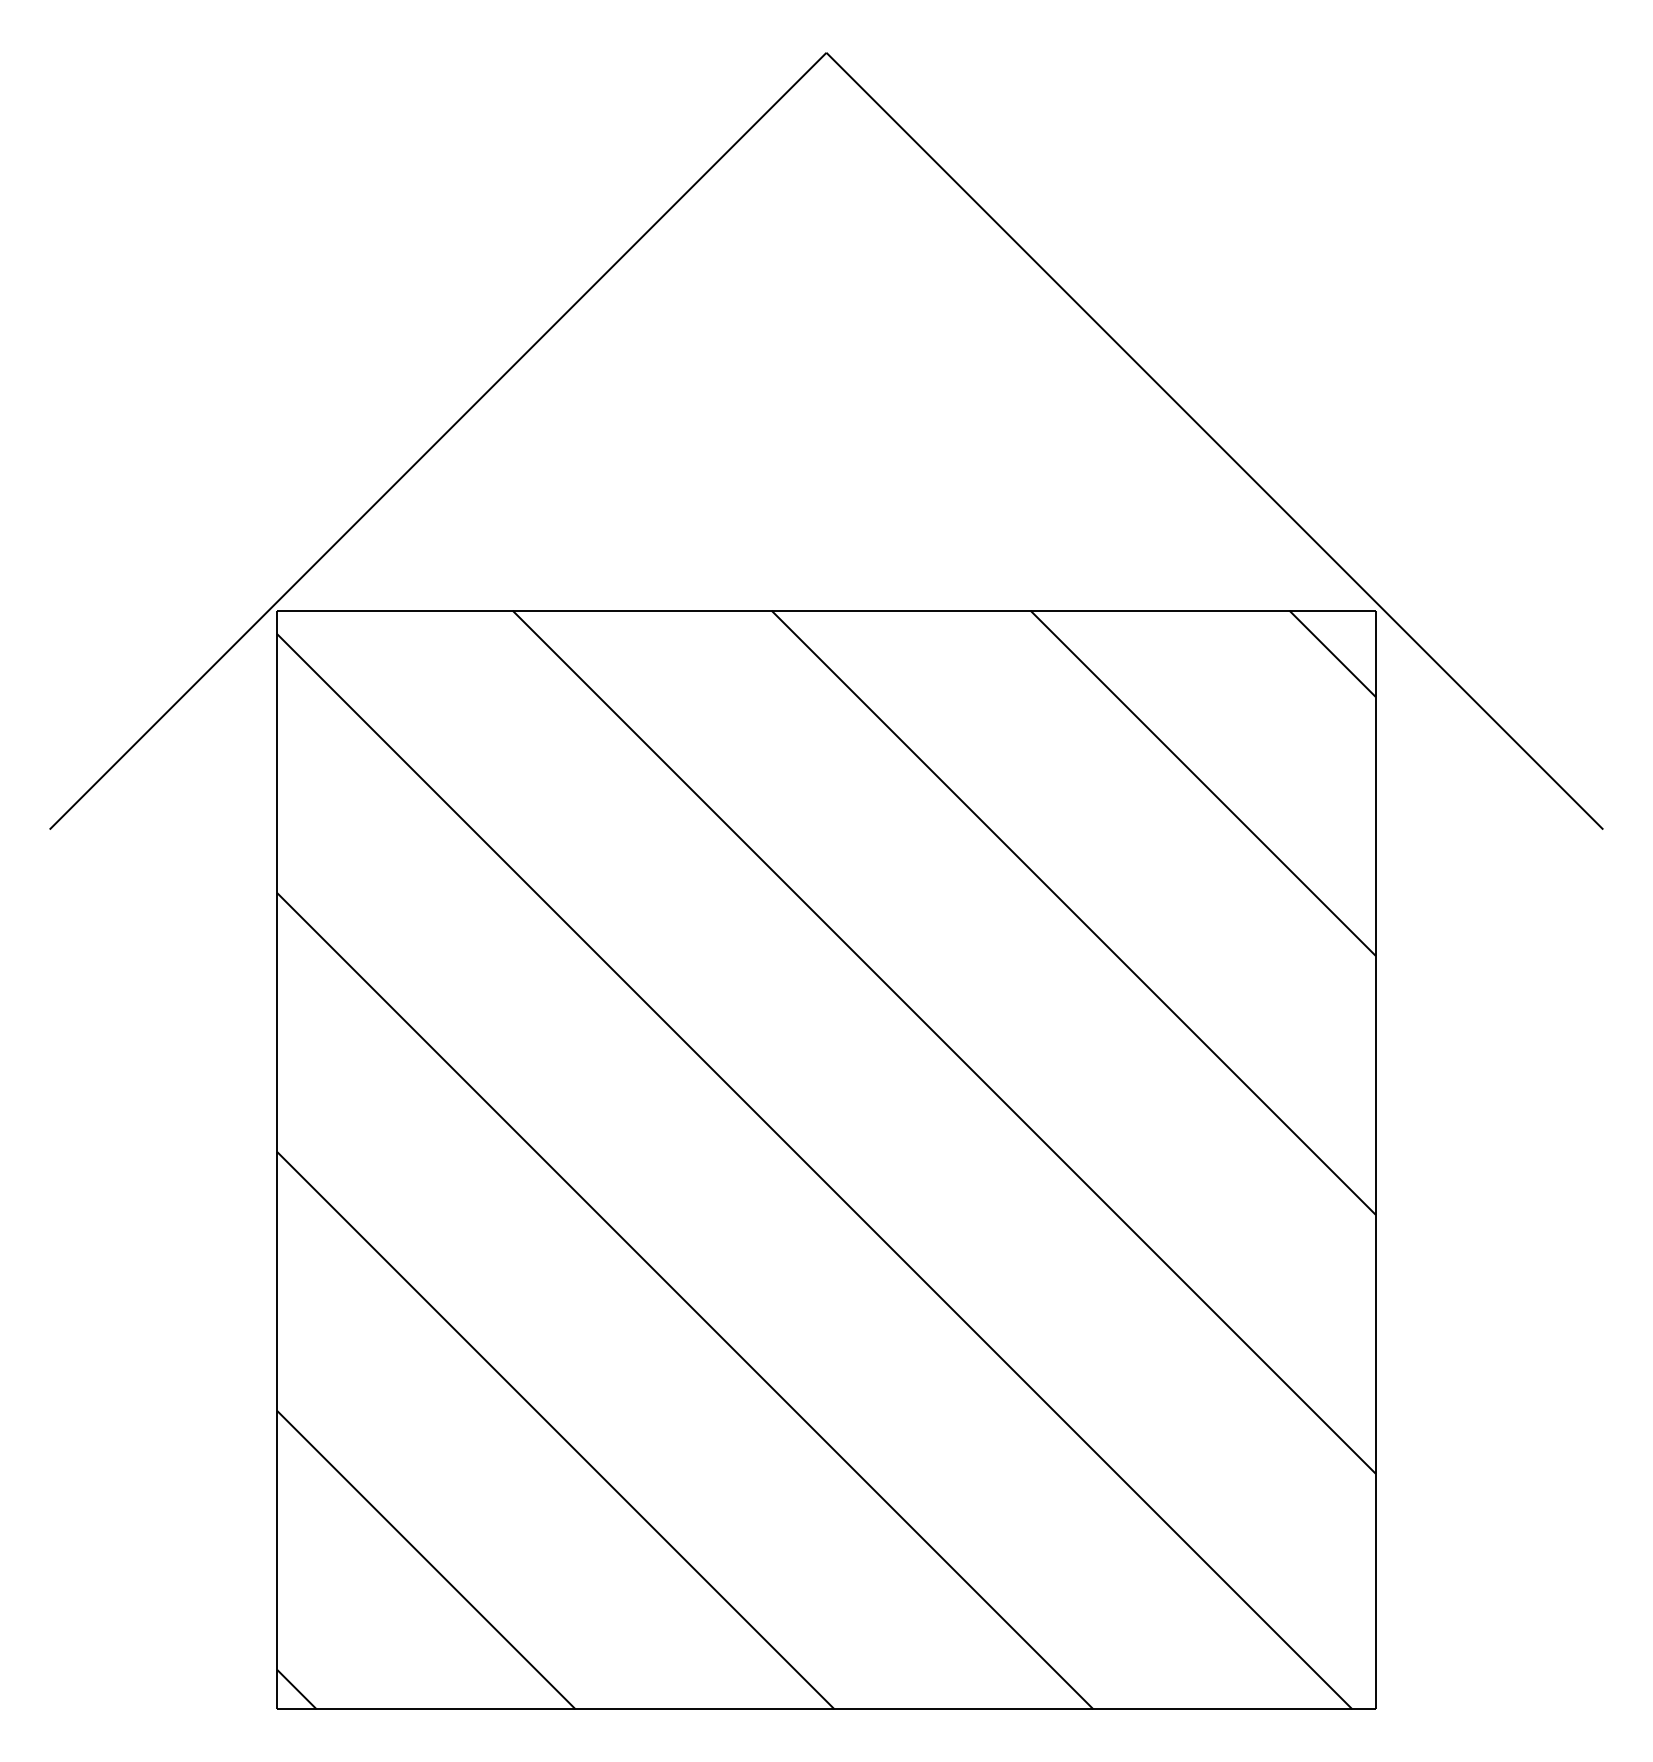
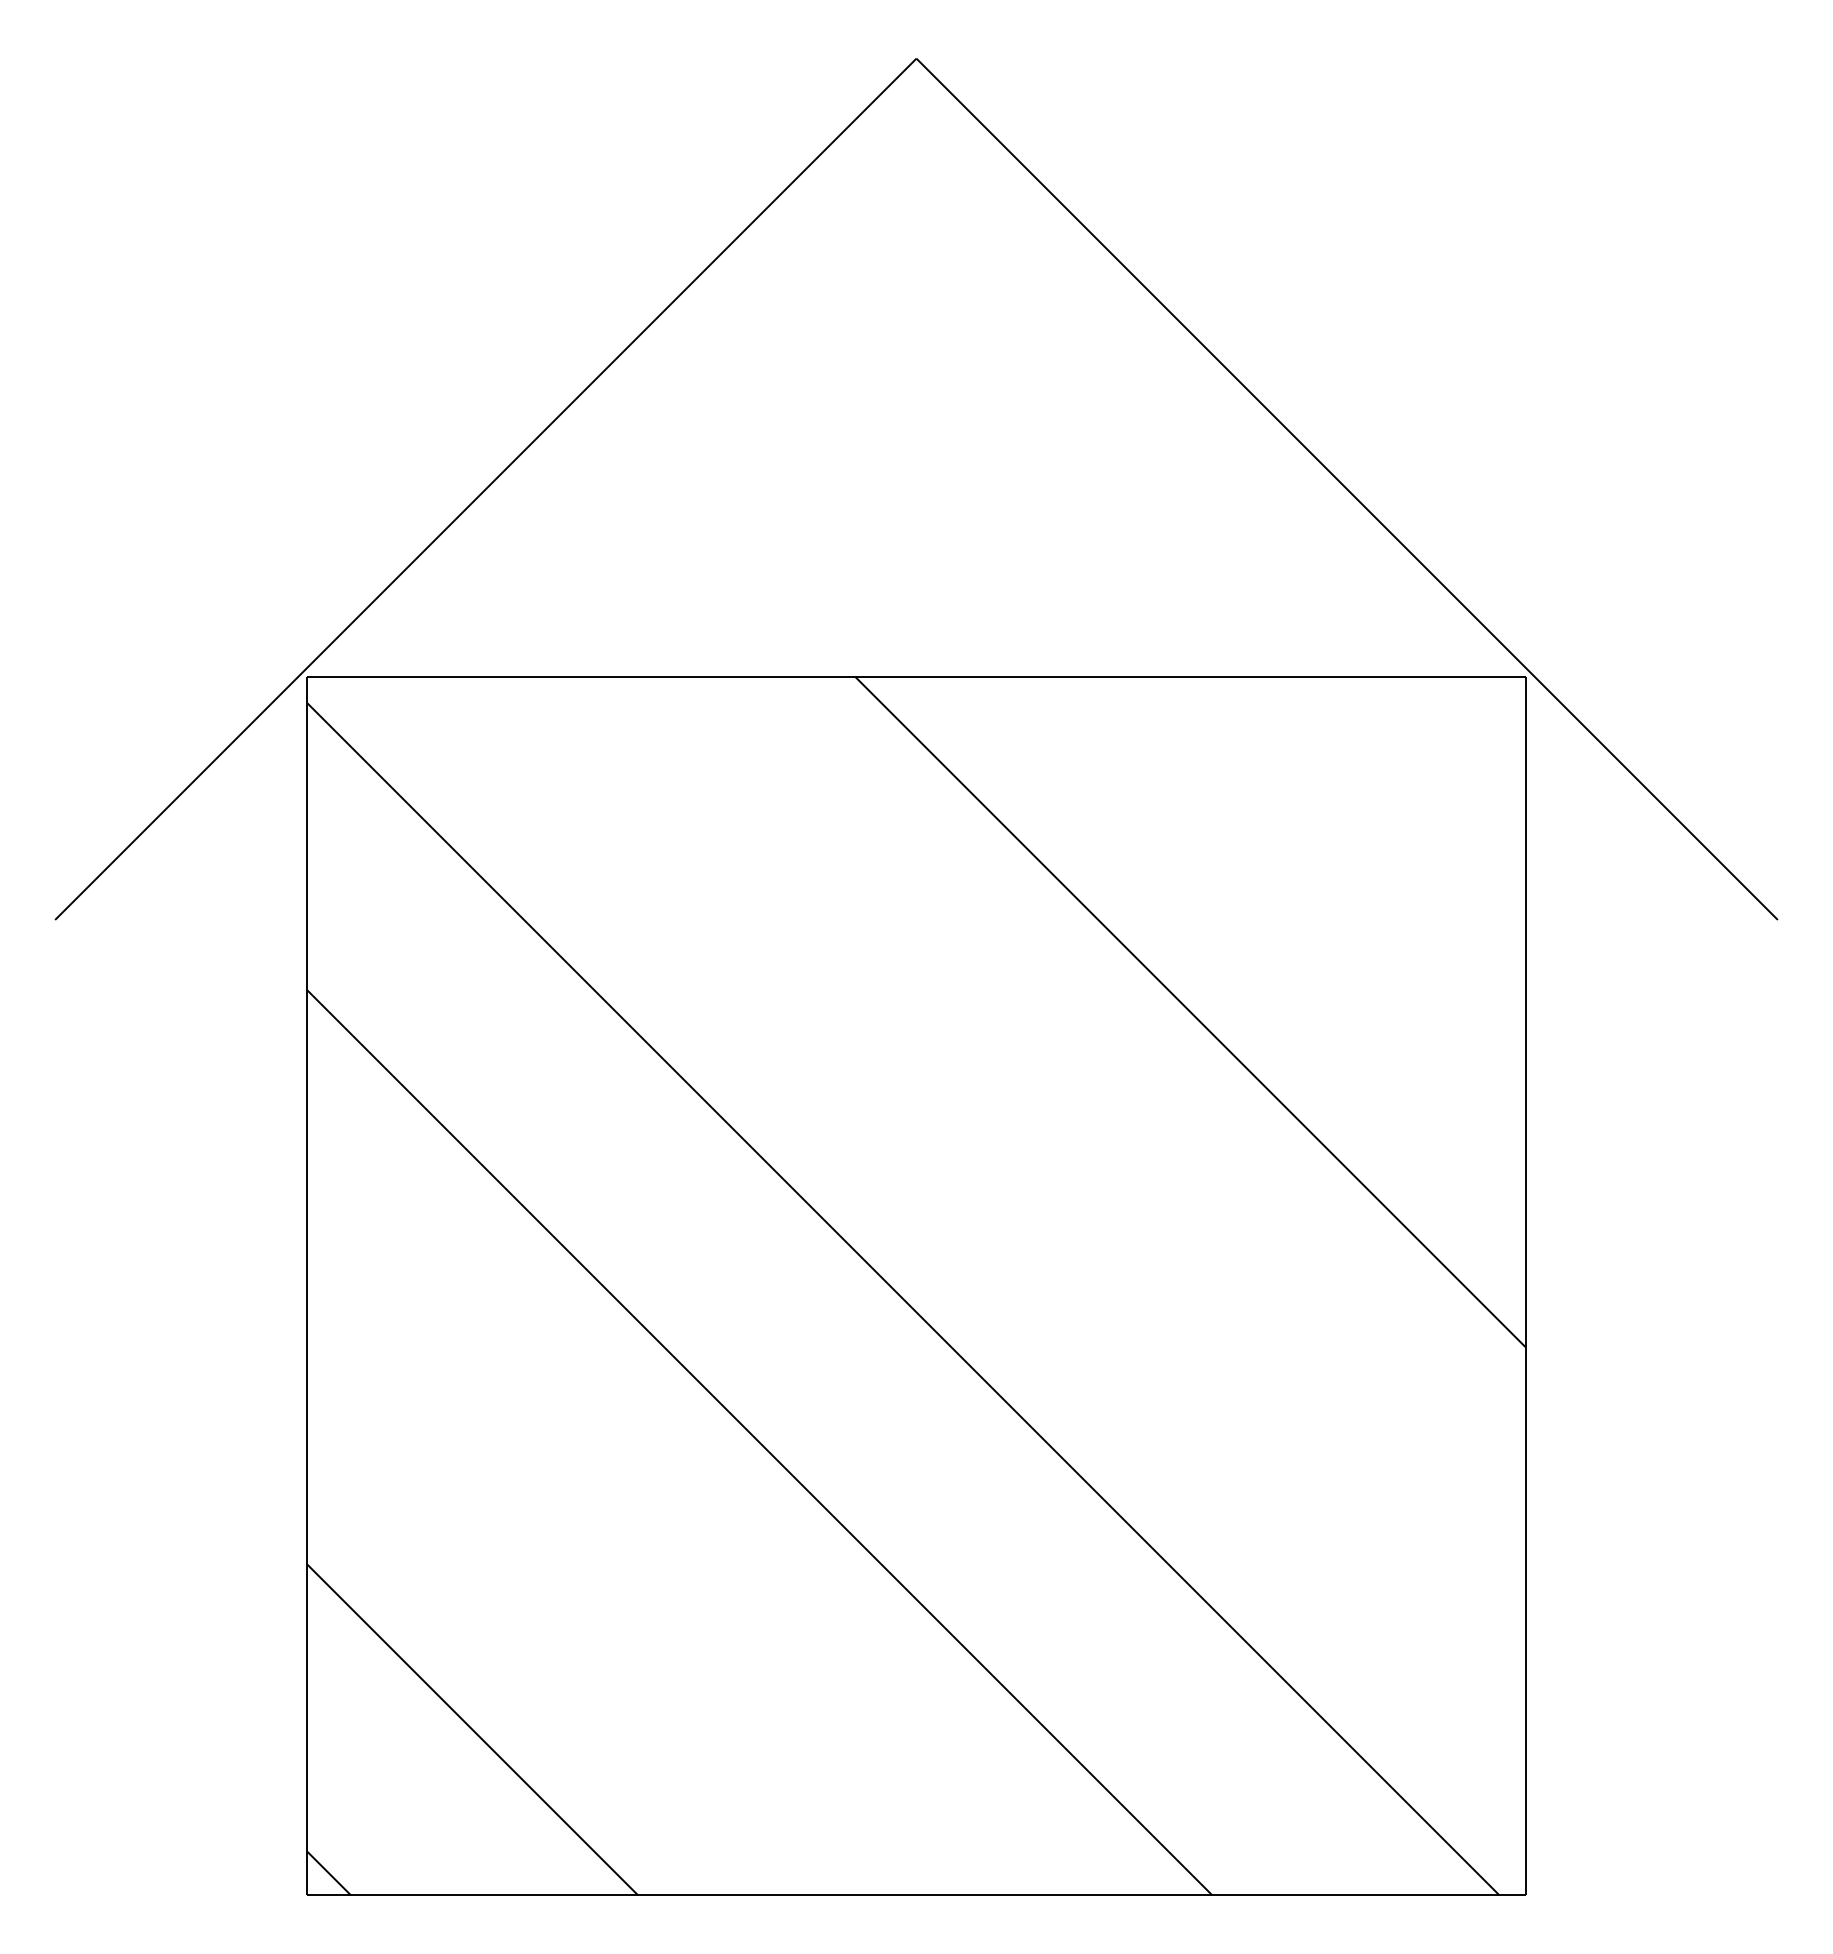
line: (1332, 653) -> (1477, 724), removed
line: (1202, 783) -> (1333, 868), removed
line: (943, 1041) -> (1046, 1155), removed
line: (555, 1430) -> (616, 1586), removed

